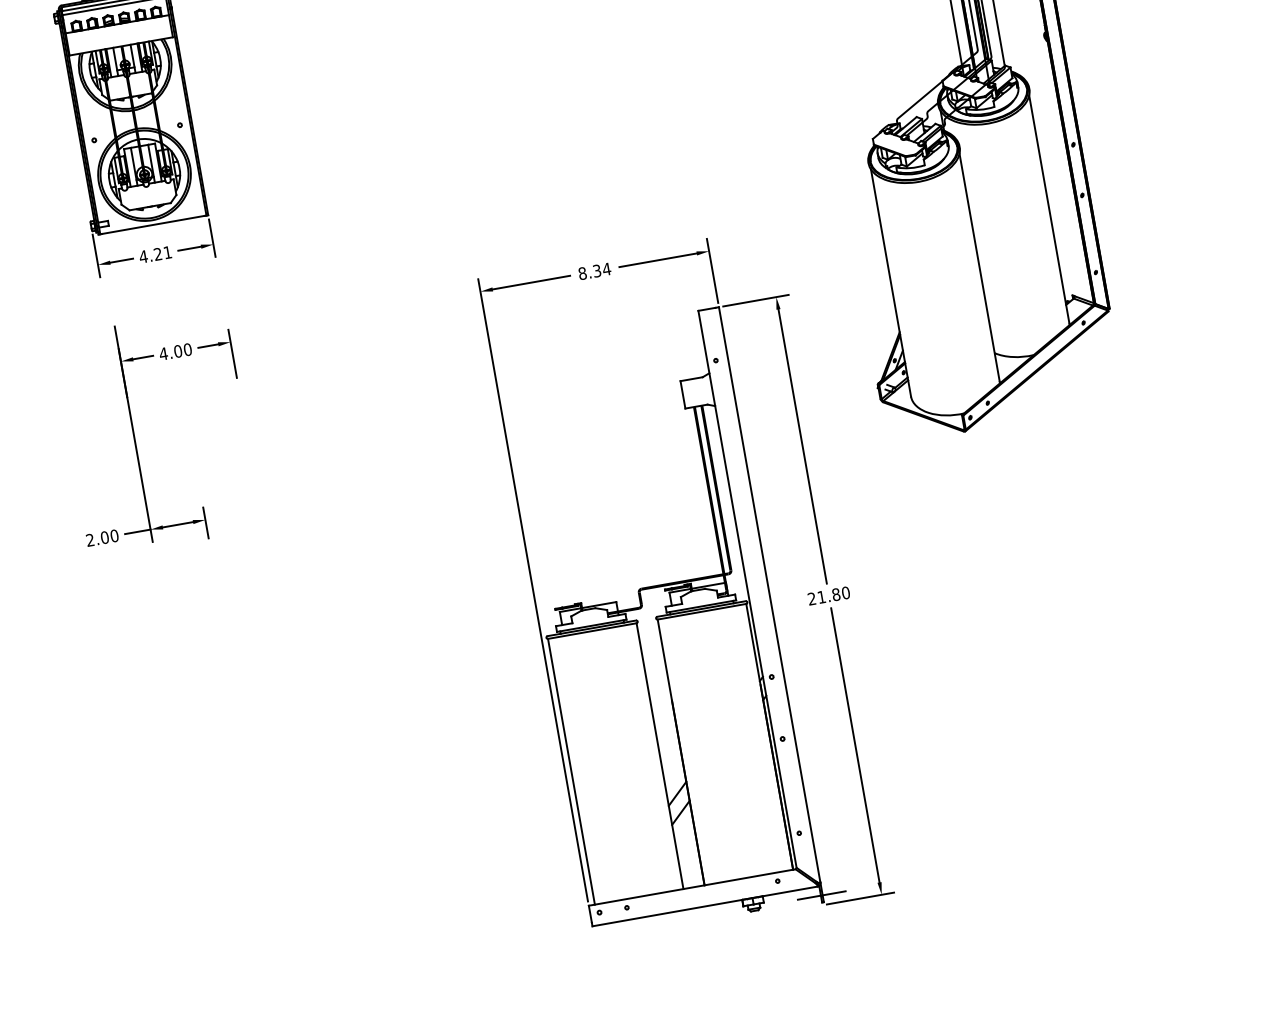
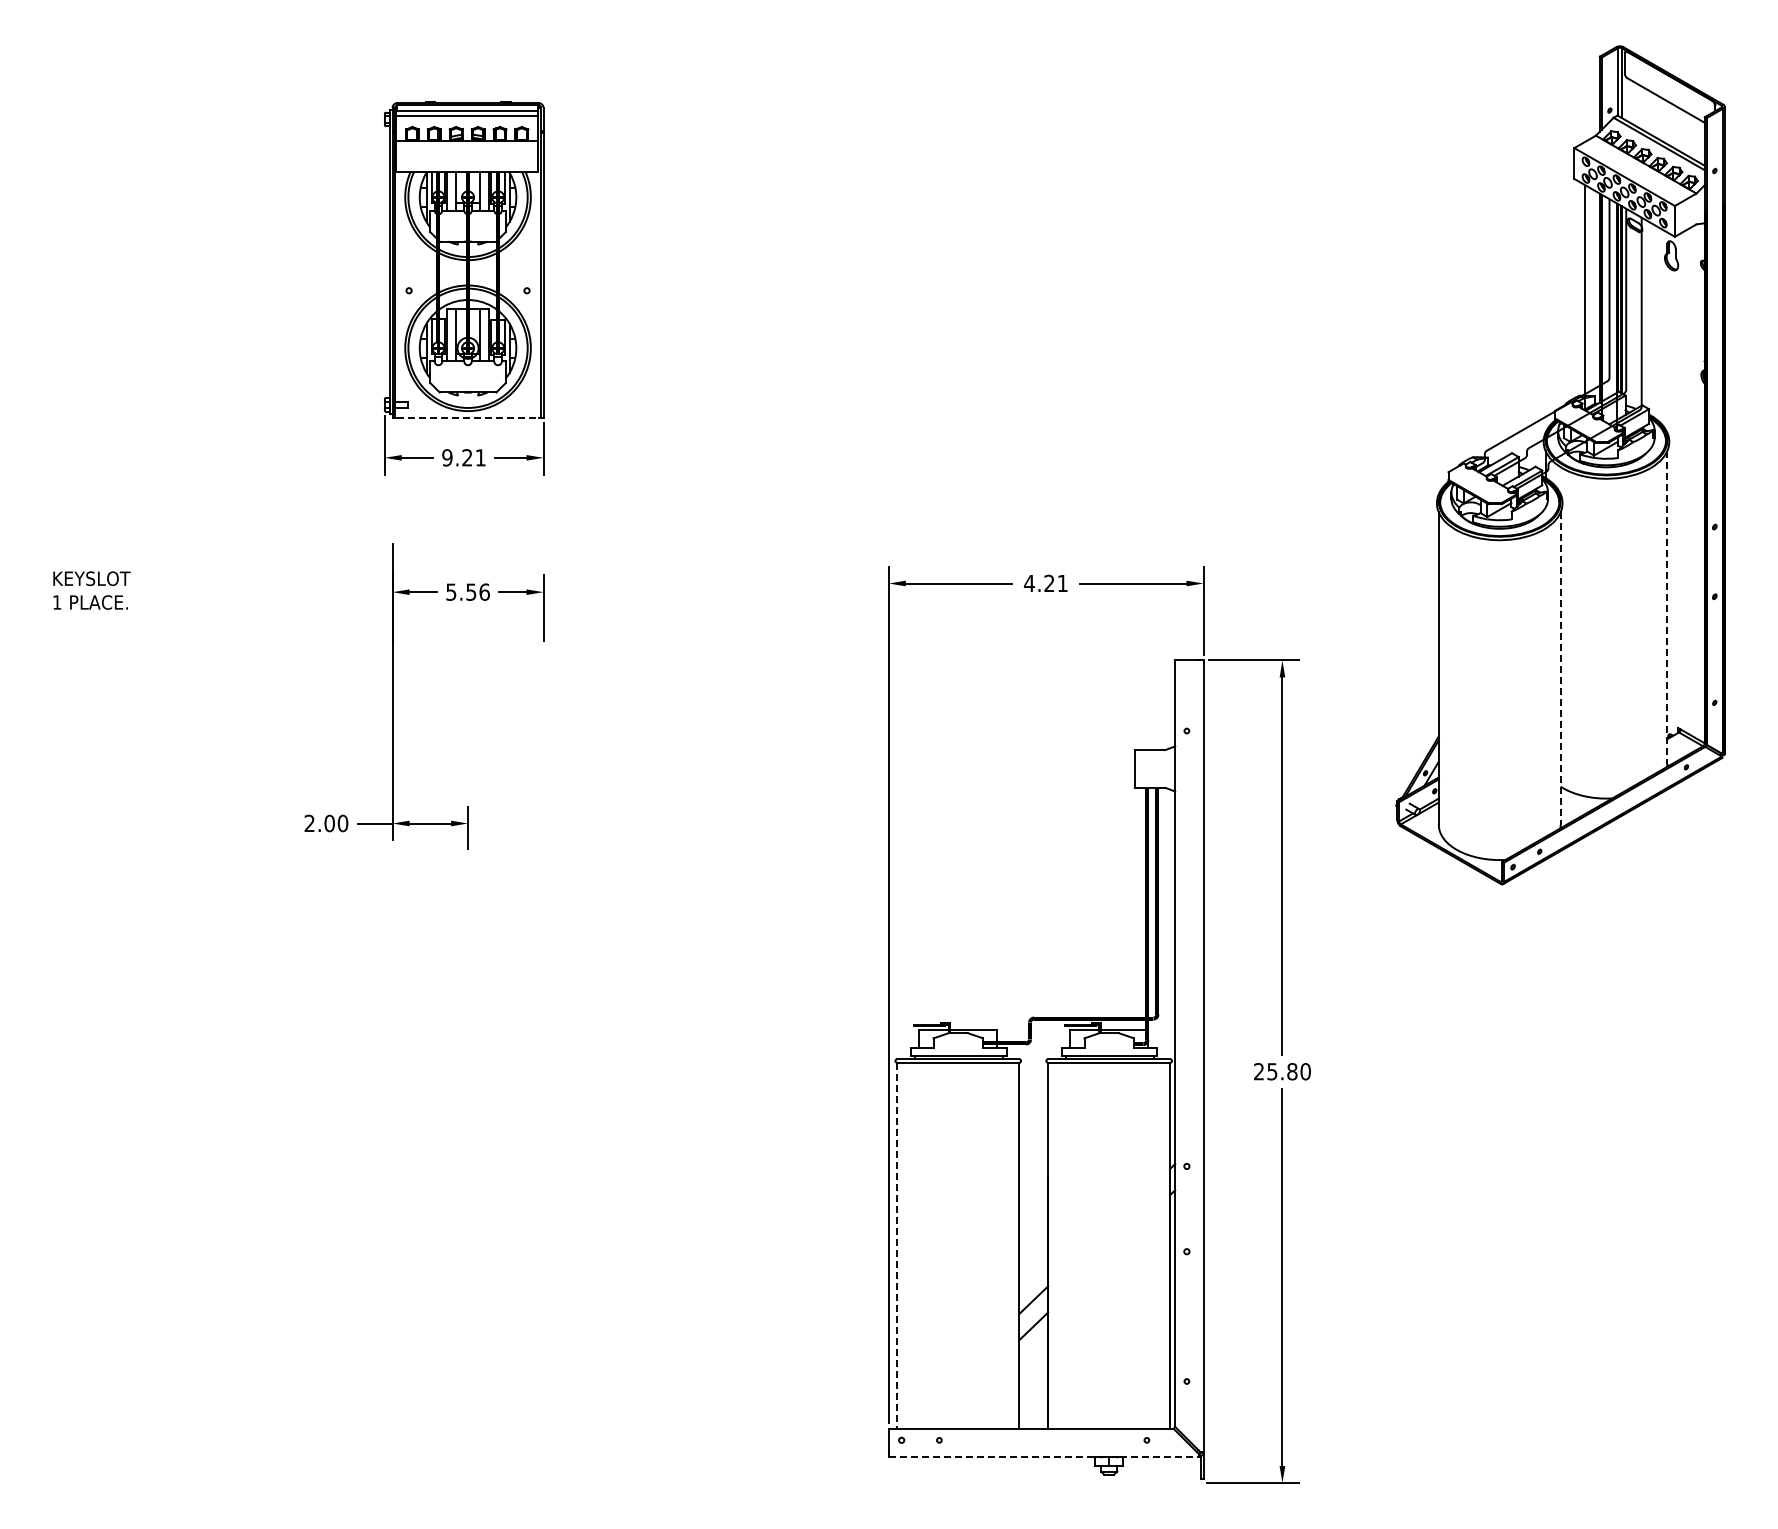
line: (1049, 209) -> (1667, 607), solid -> dashed
line: (153, 224) -> (468, 417), solid -> dashed
text: (142, 256) -> (446, 457), 4.21 -> 9.21
line: (979, 268) -> (1560, 669), solid -> dashed
text: (594, 271) -> (1045, 583), 8.34 -> 4.21
text: (175, 351) -> (467, 591), 4.00 -> 5.56
text: (821, 597) -> (1272, 1071), 21.80 -> 25.80
line: (571, 771) -> (897, 1245), solid -> dashed
line: (821, 895) -> (1202, 1469), removed
line: (704, 906) -> (1043, 1456), solid -> dashed

